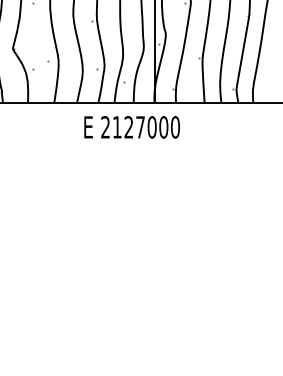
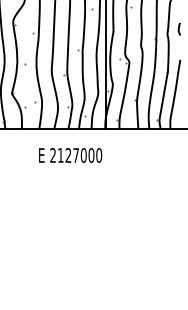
text: (131, 127) -> (70, 155), moved

